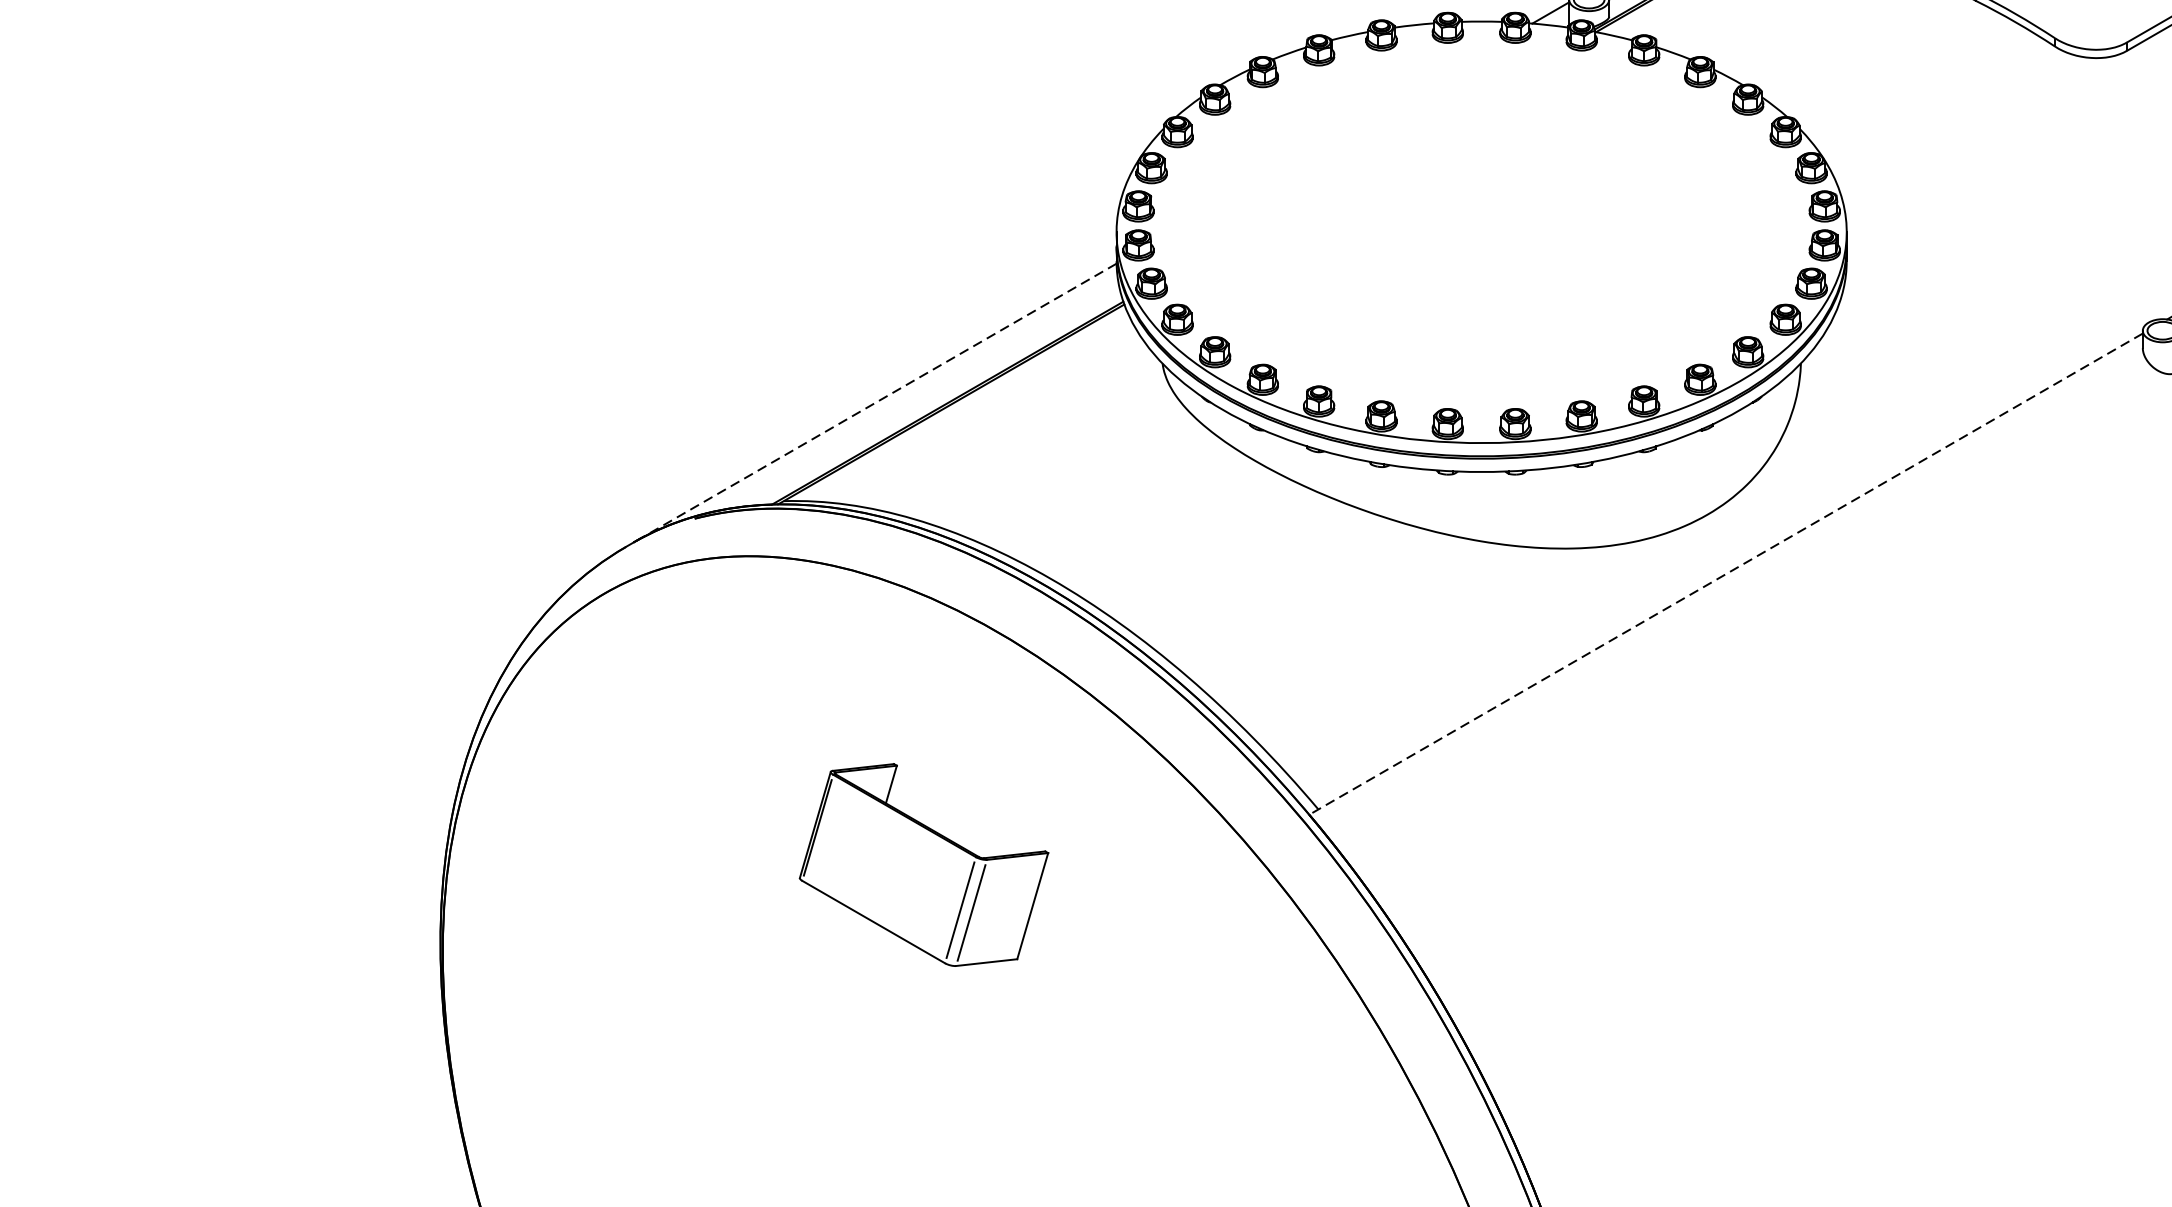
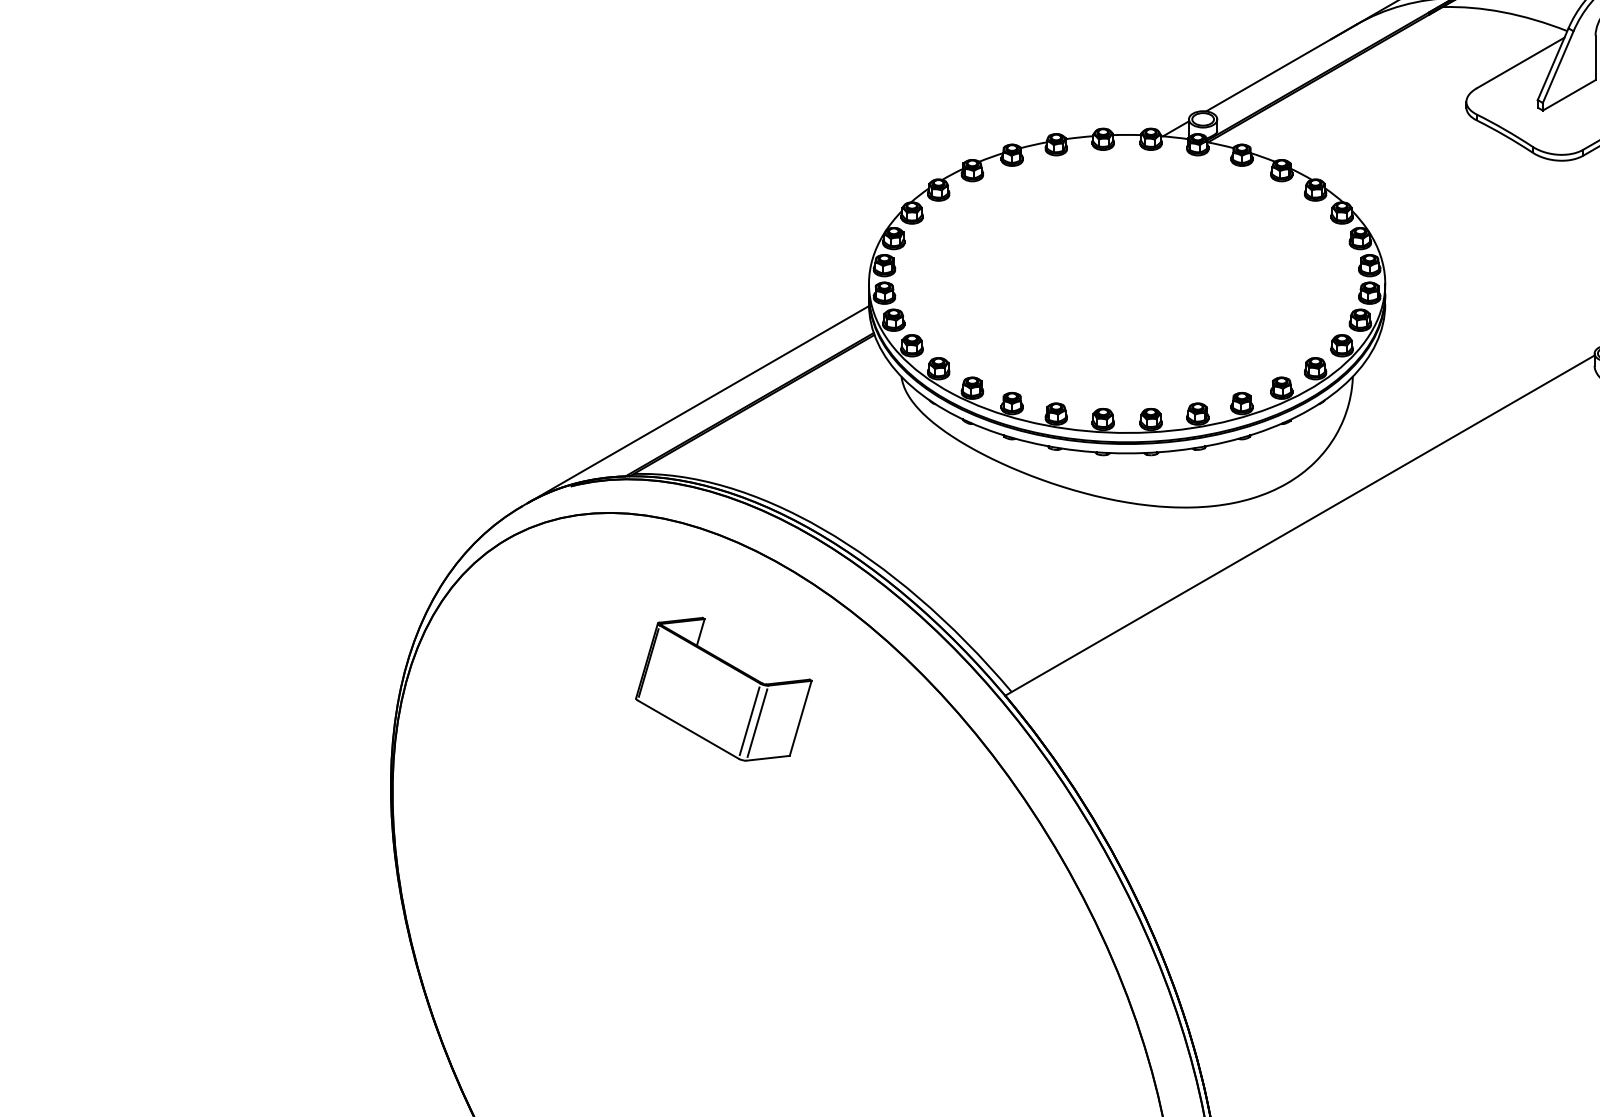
line: (874, 402) -> (697, 404), dashed -> solid
line: (1725, 573) -> (1299, 525), dashed -> solid
part: (923, 863) -> (723, 688), moved

